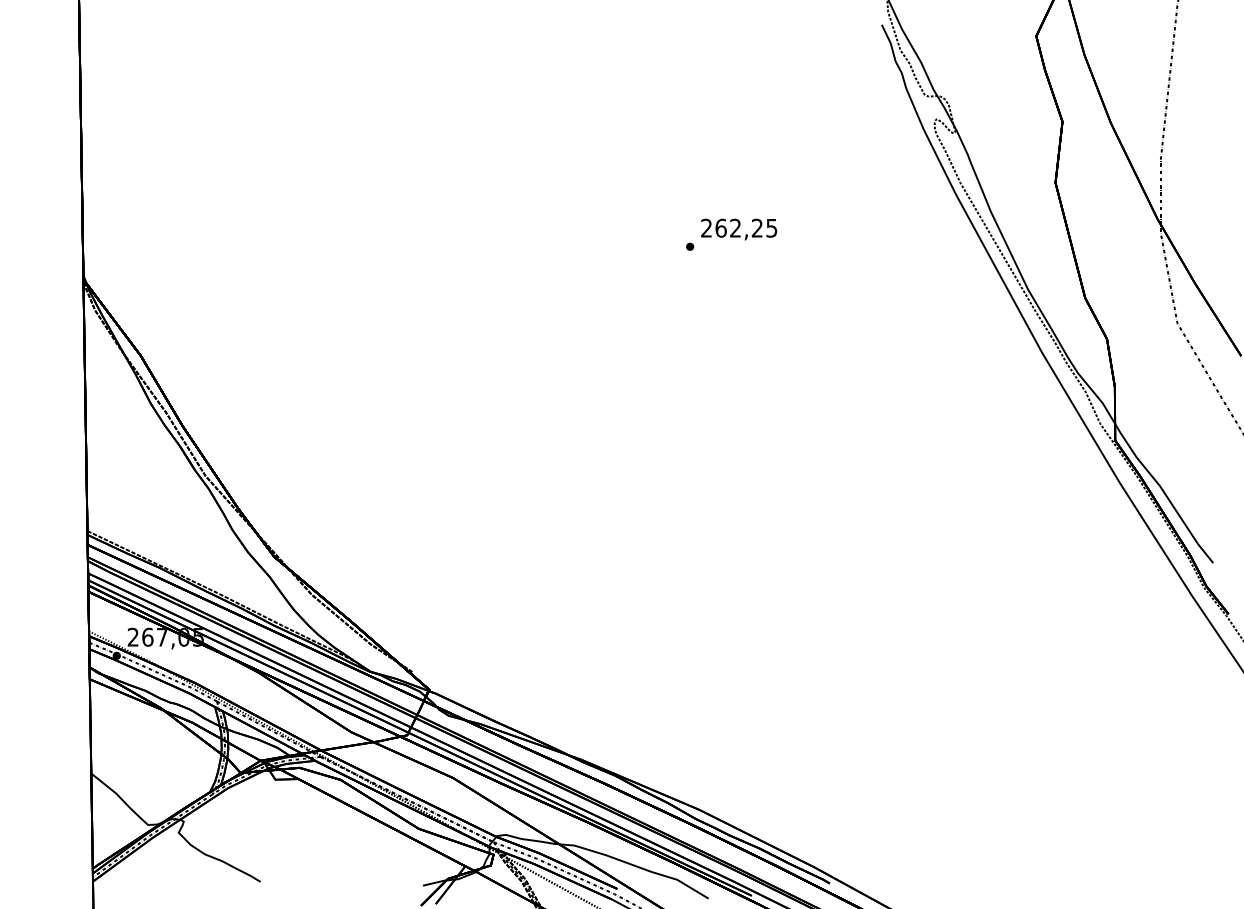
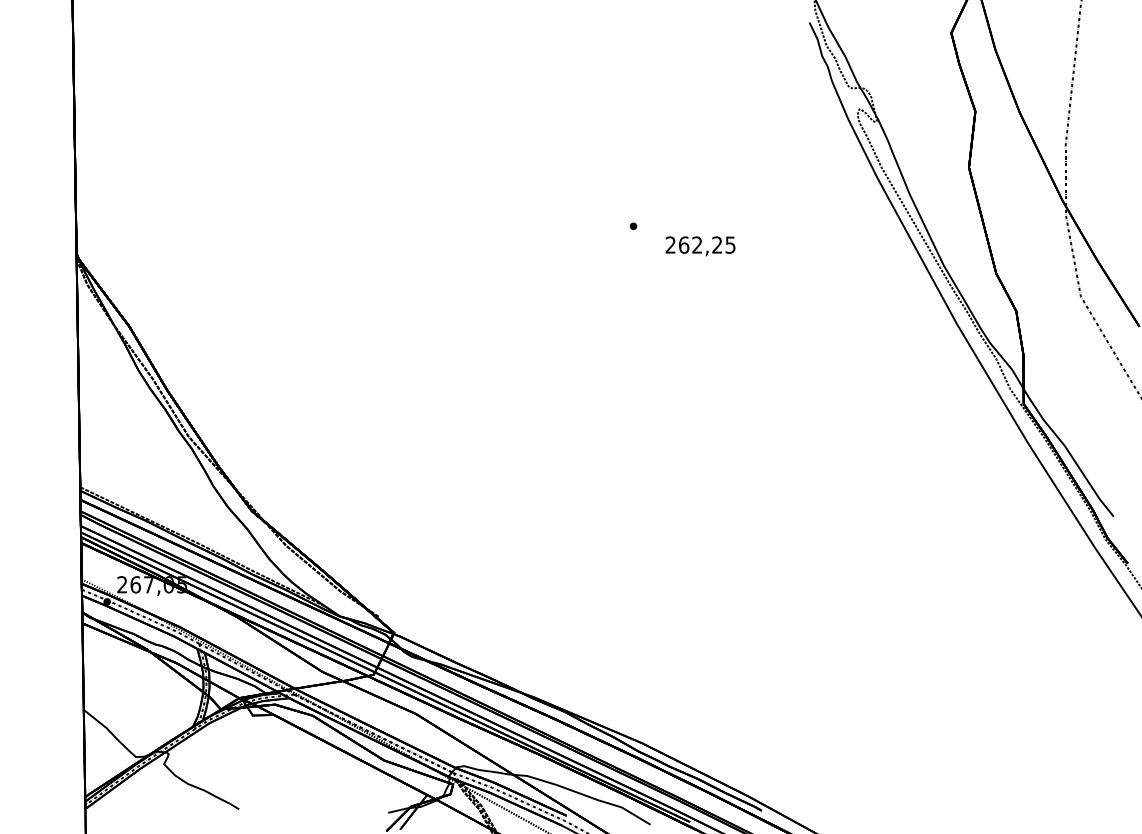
text: (739, 229) -> (700, 246), moved

